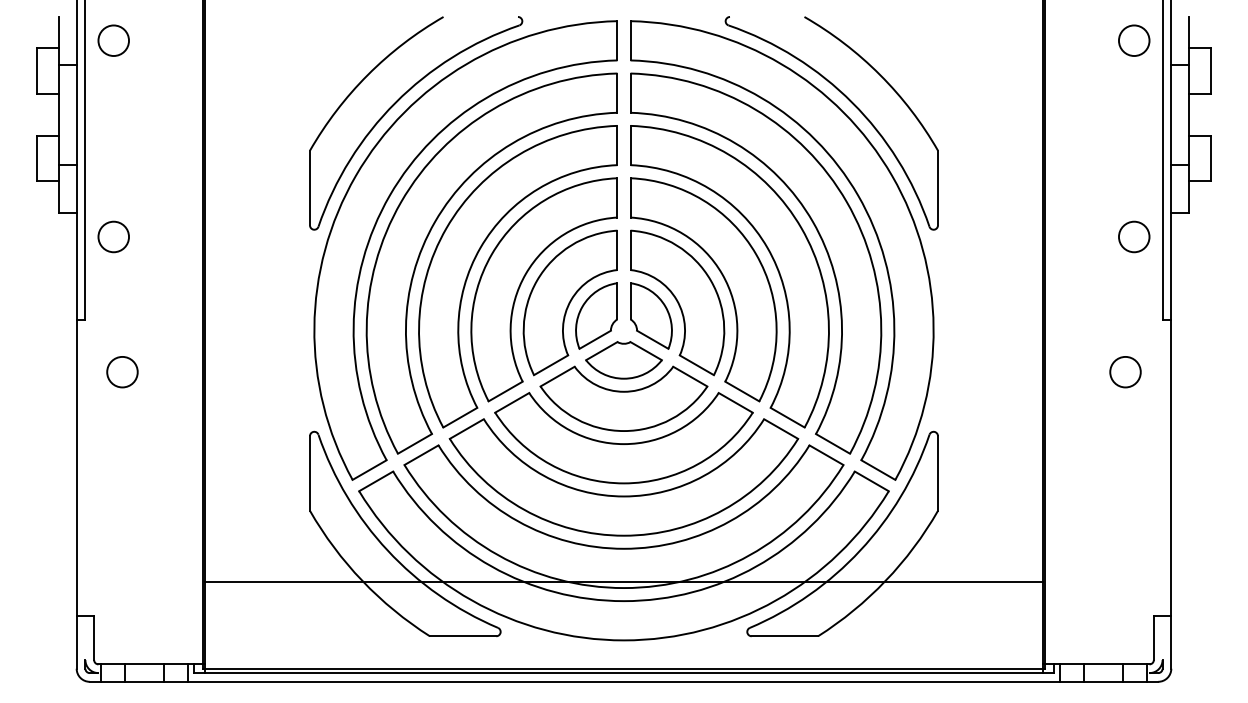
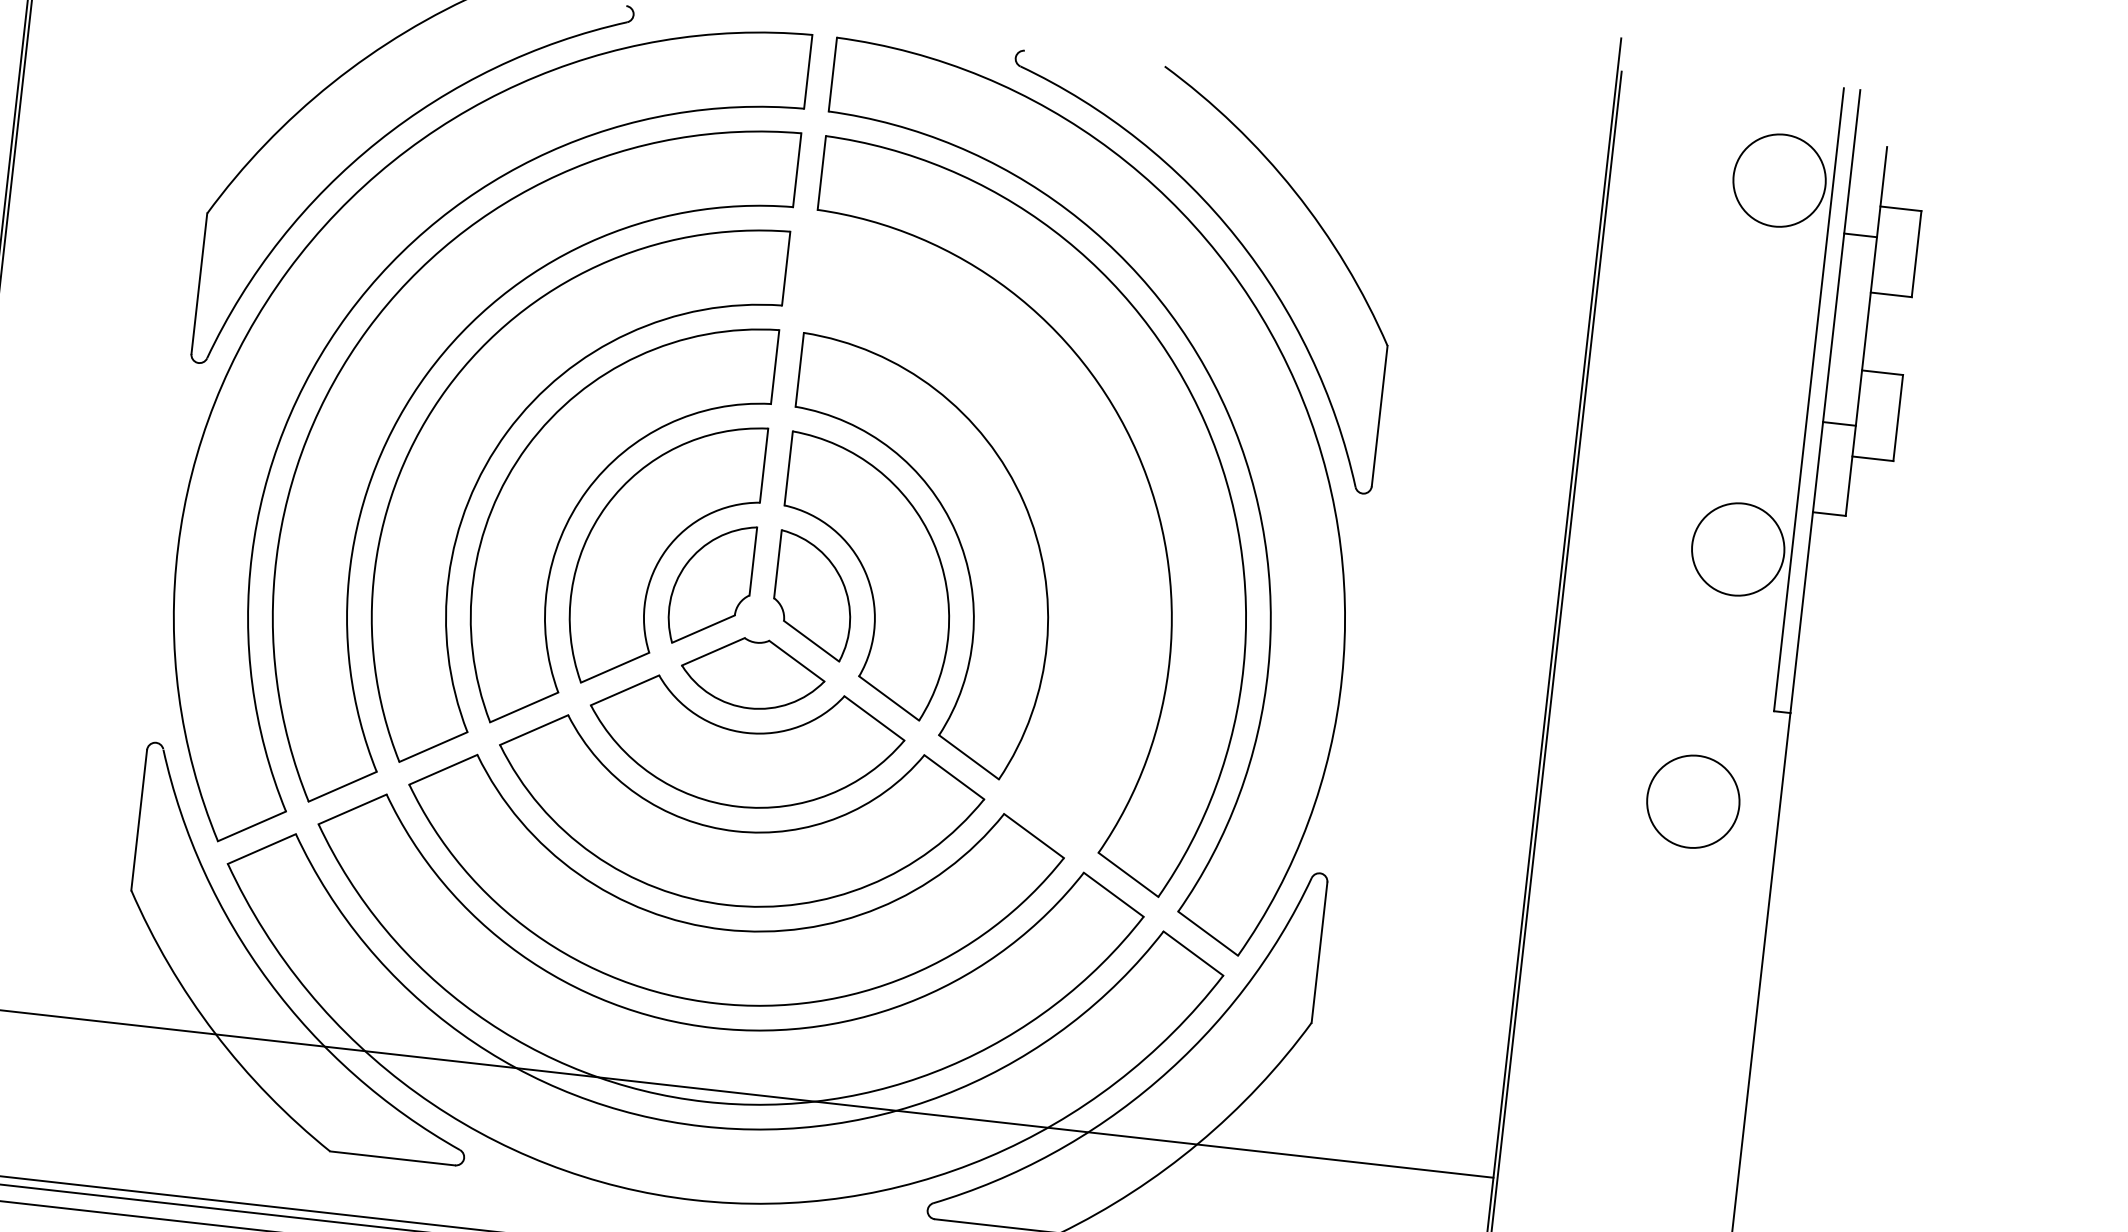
circle: (1133, 40) -> (1778, 180), size x1.6
circle: (1133, 236) -> (1736, 548), size x1.6
part: (767, 250) -> (1046, 497), removed
circle: (1125, 371) -> (1693, 800), size x1.6

